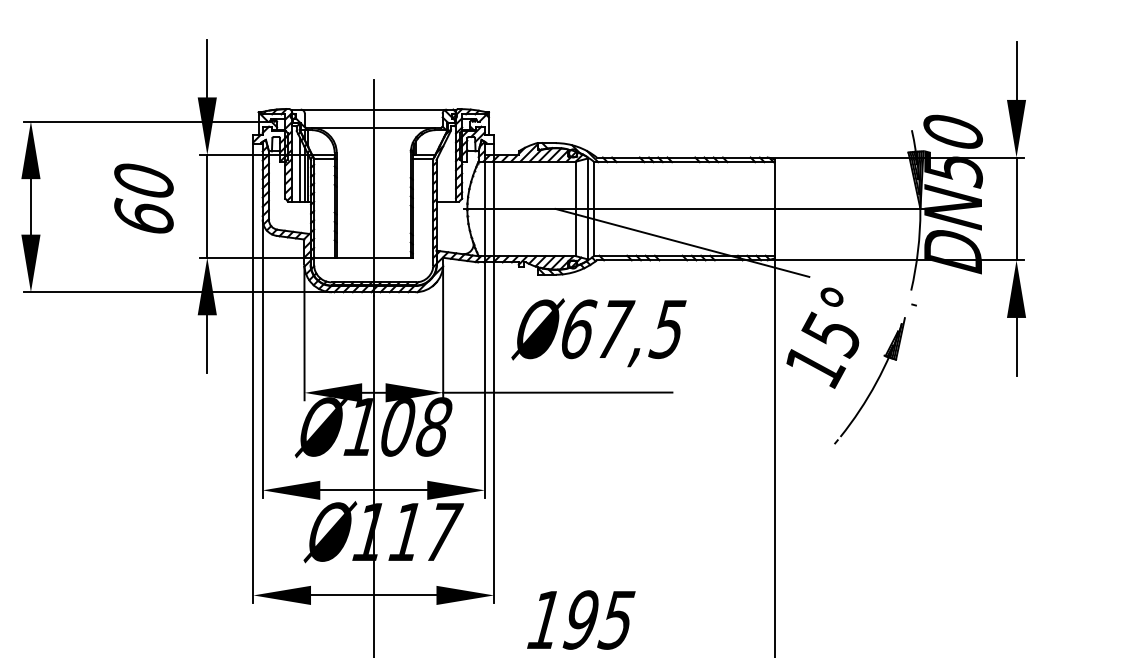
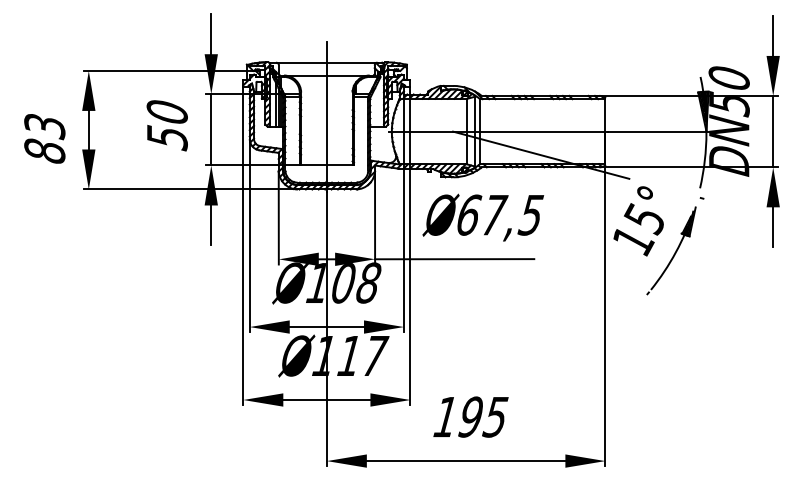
text: (142, 217) -> (166, 137), 60 -> 50

